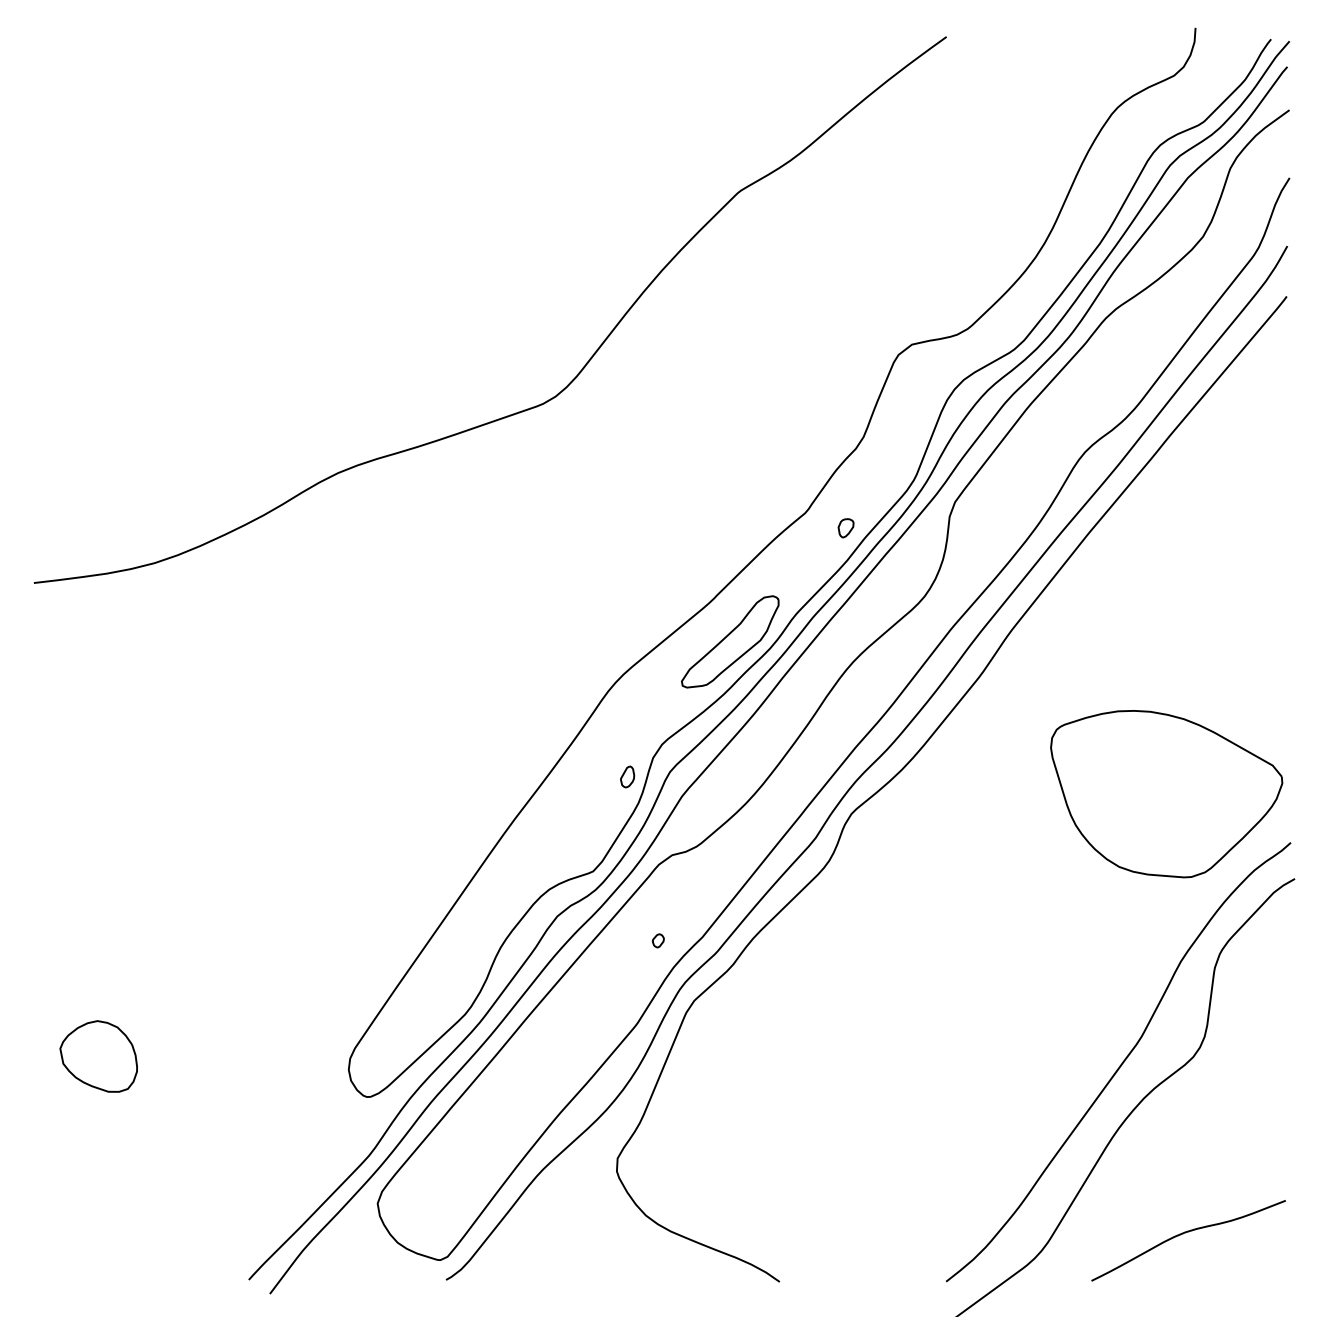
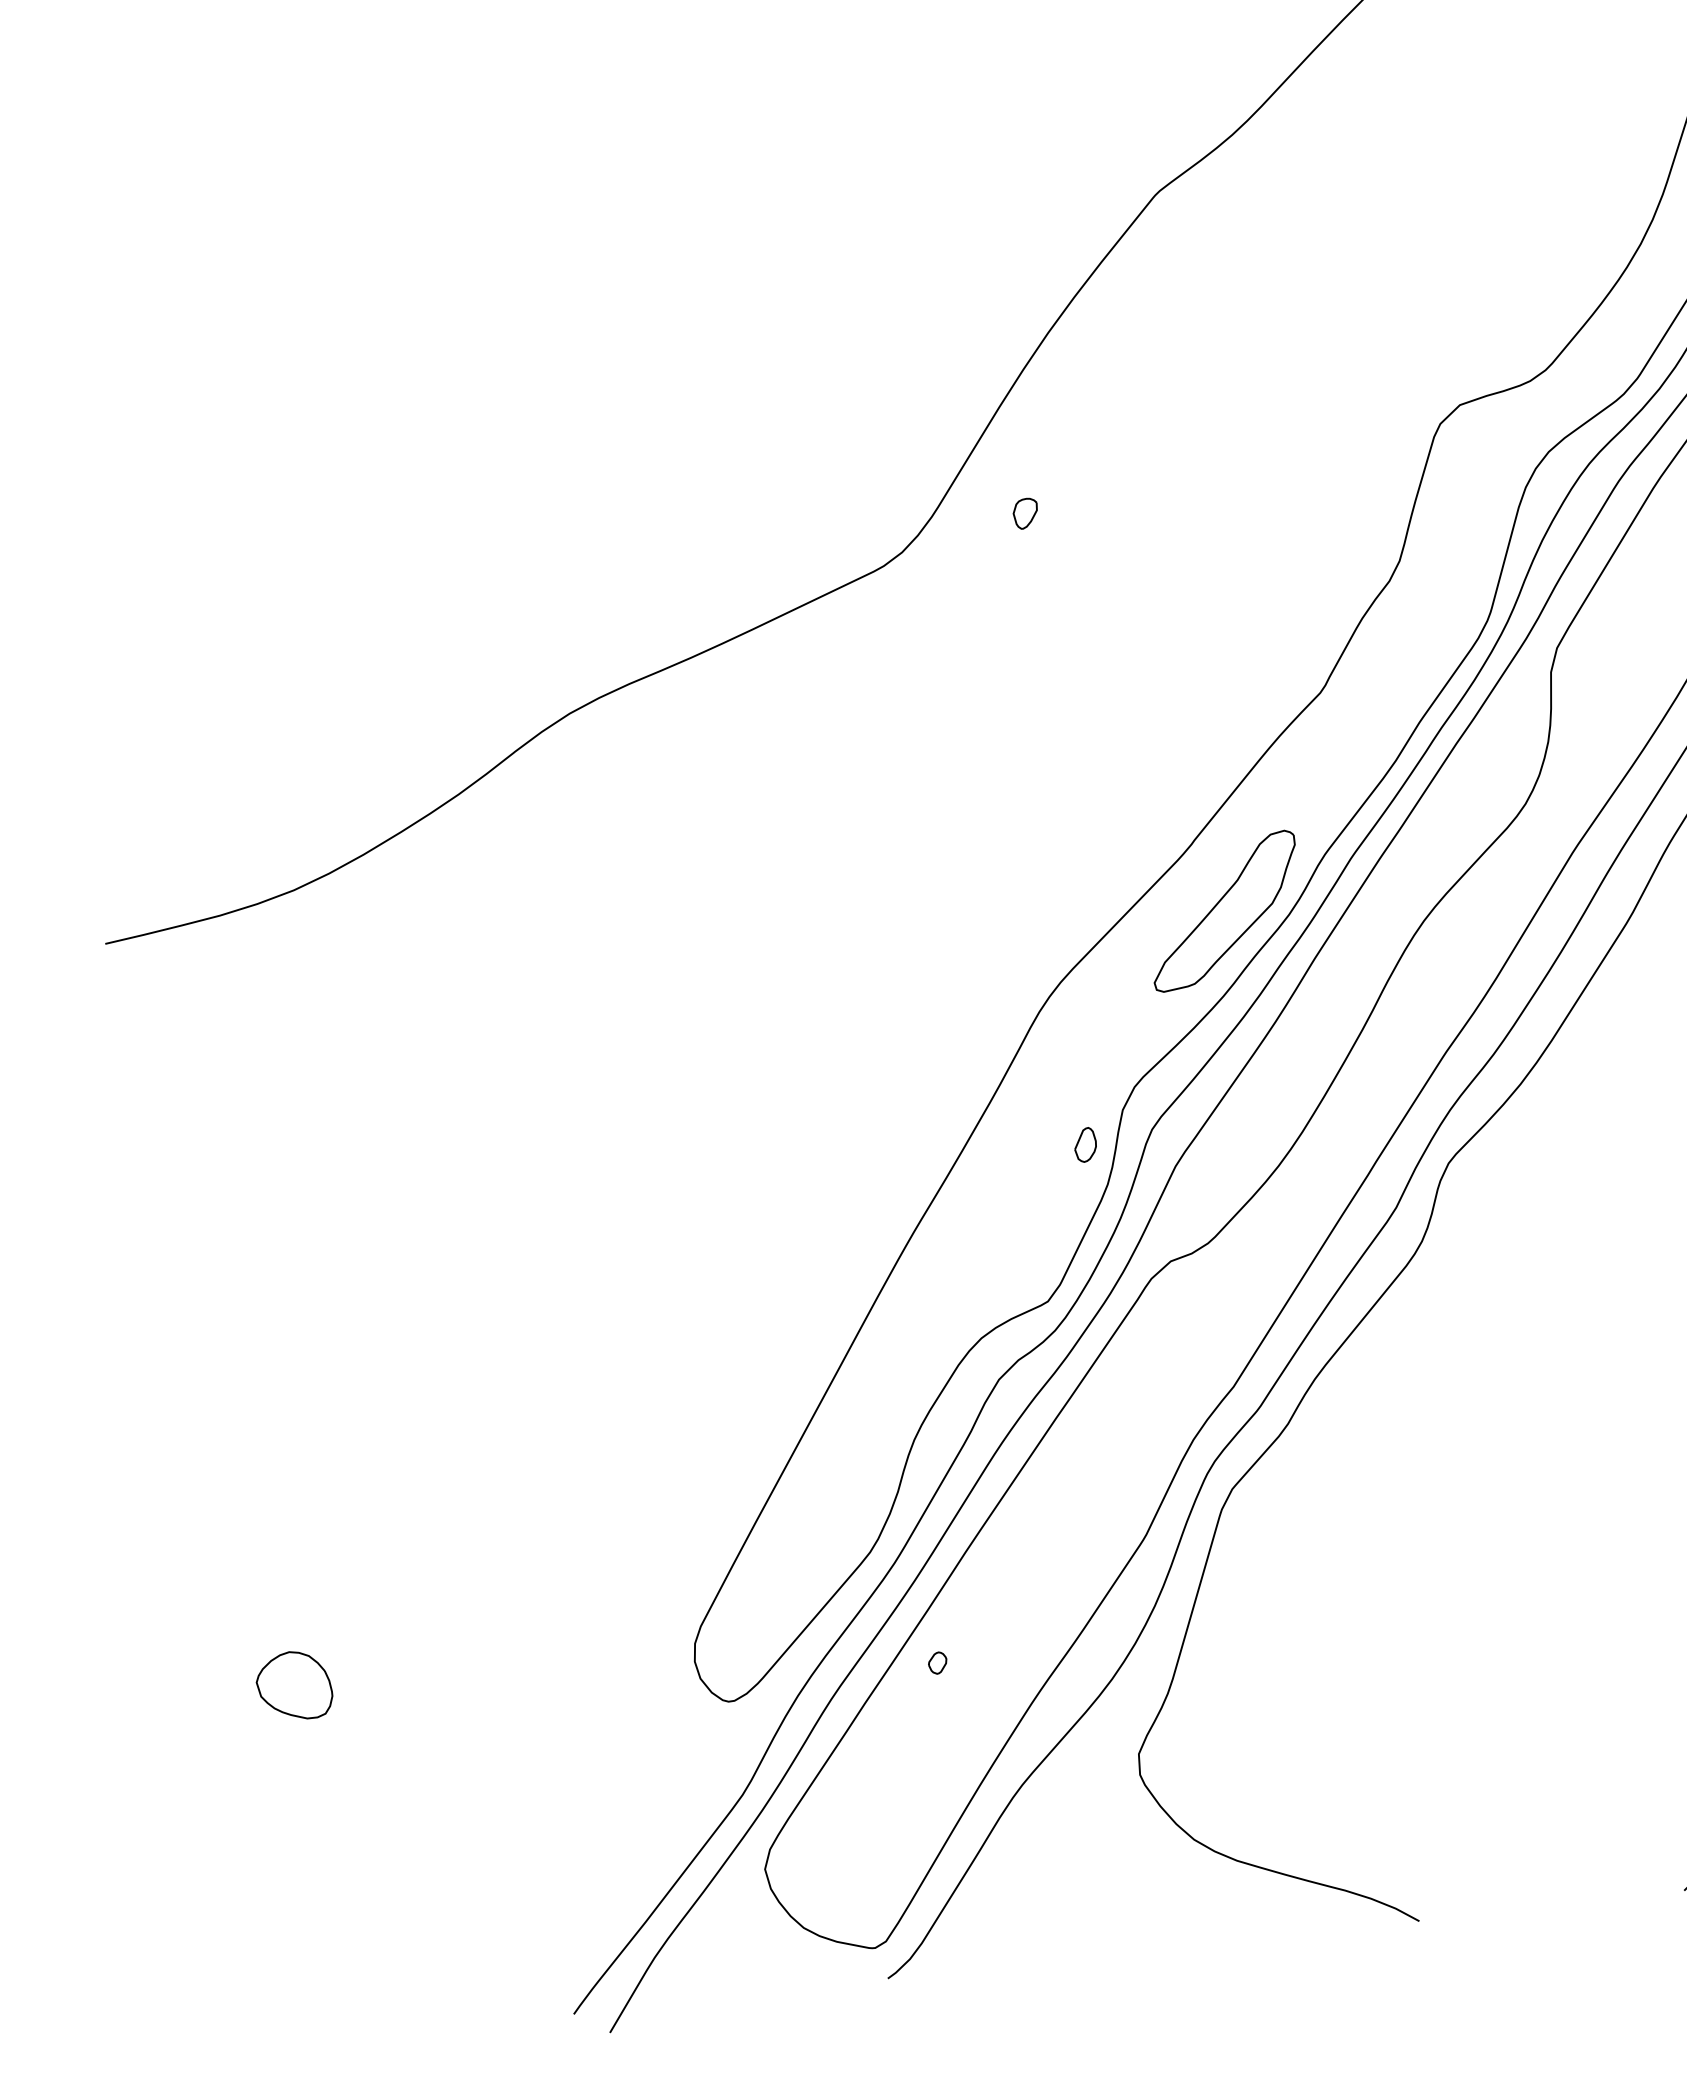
part: (845, 528) -> (1024, 514), moved
part: (658, 940) -> (937, 1662), moved
part: (98, 1056) -> (293, 1685), size x0.6

